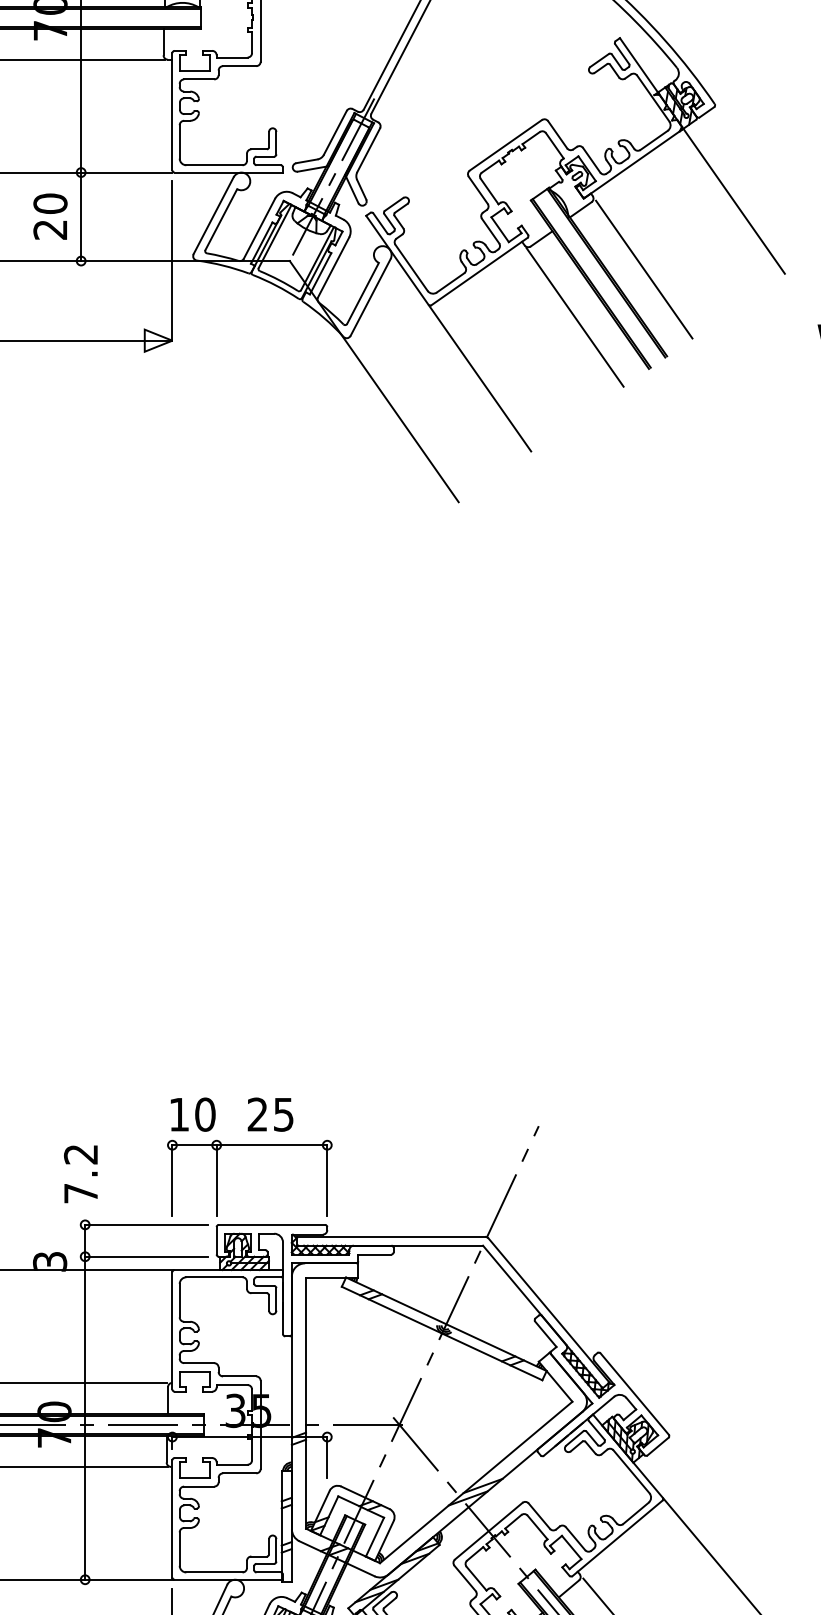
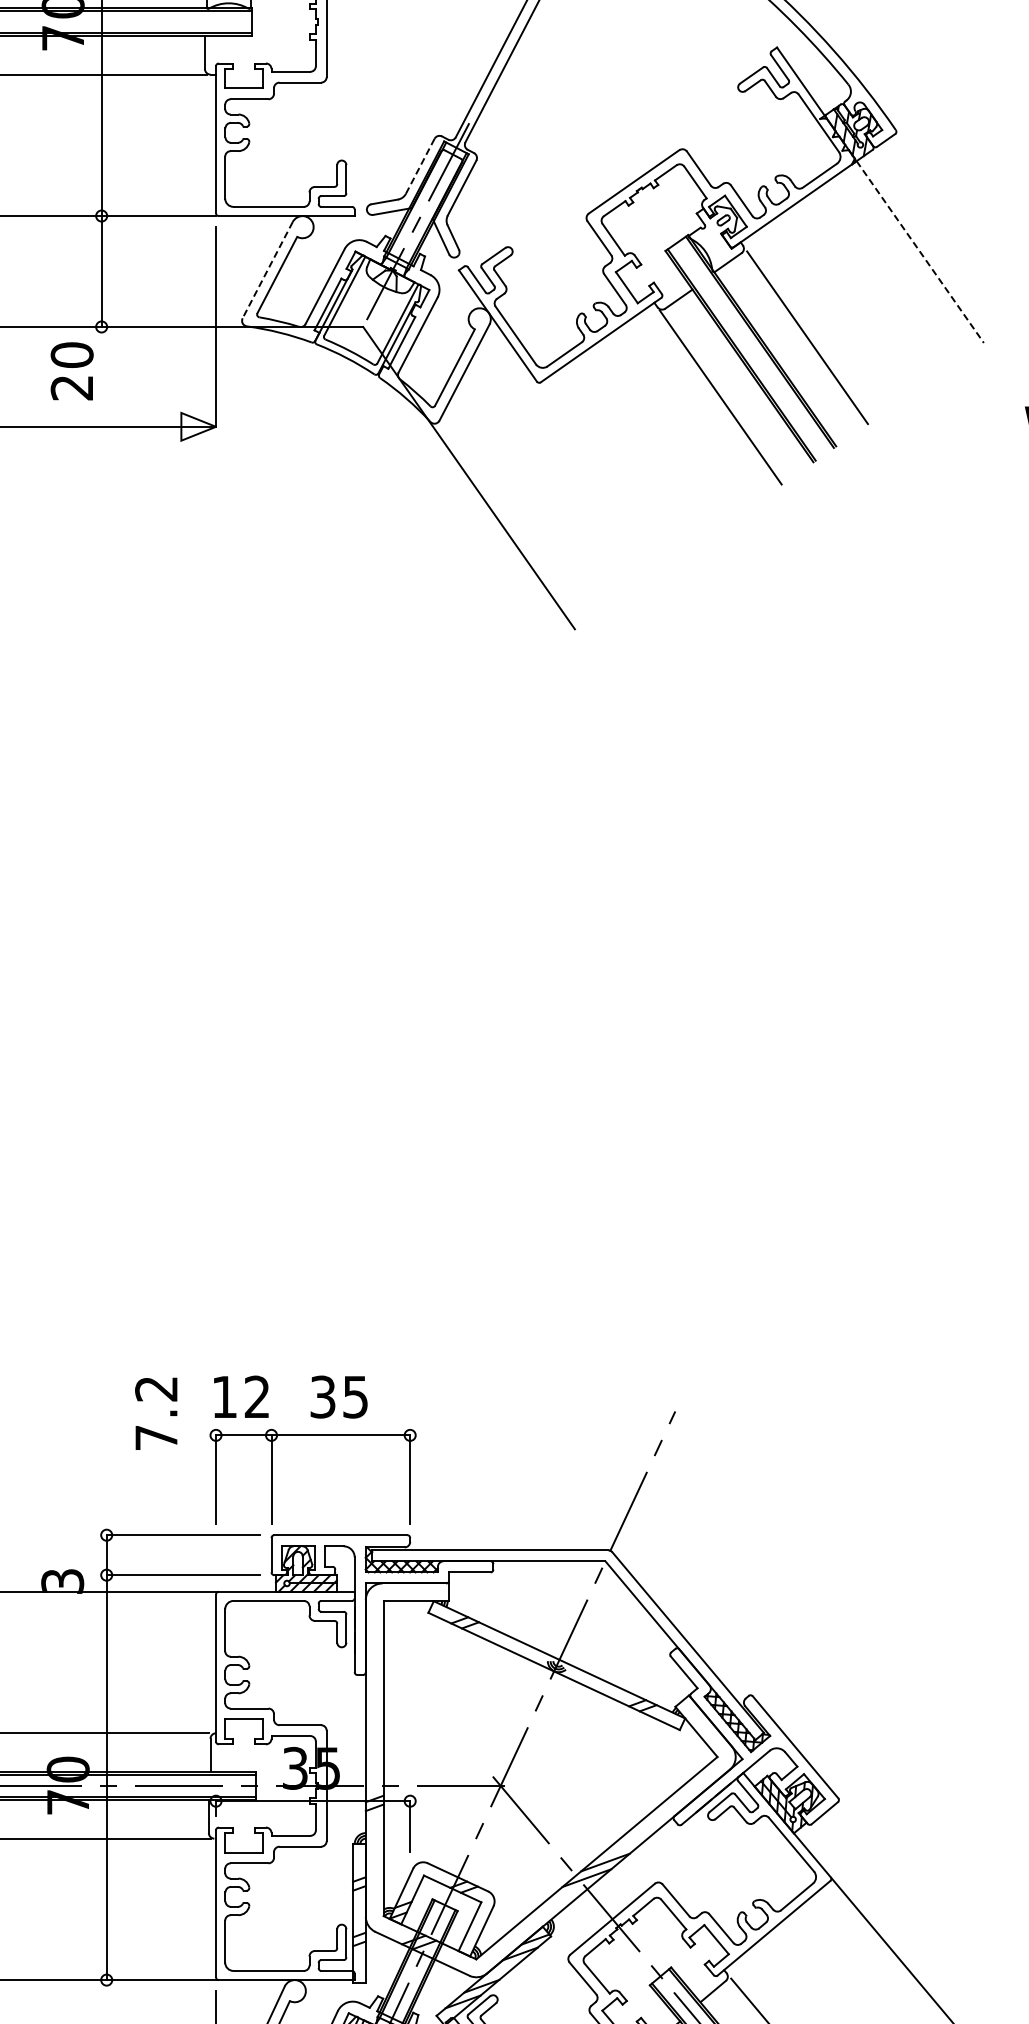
line: (335, 133) -> (420, 166), solid -> dashed
line: (734, 201) -> (920, 252), solid -> dashed
text: (49, 216) -> (71, 371), moved
line: (213, 216) -> (267, 270), solid -> dashed
line: (479, 378) -> (601, 474), removed
text: (205, 1114) -> (257, 1396), 10 -> 12
text: (257, 1114) -> (322, 1396), 25 -> 35
text: (81, 1174) -> (156, 1413), moved

